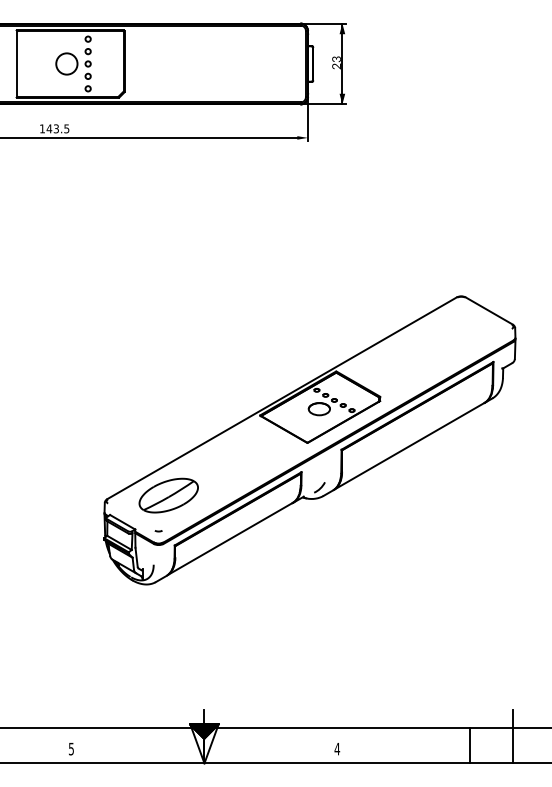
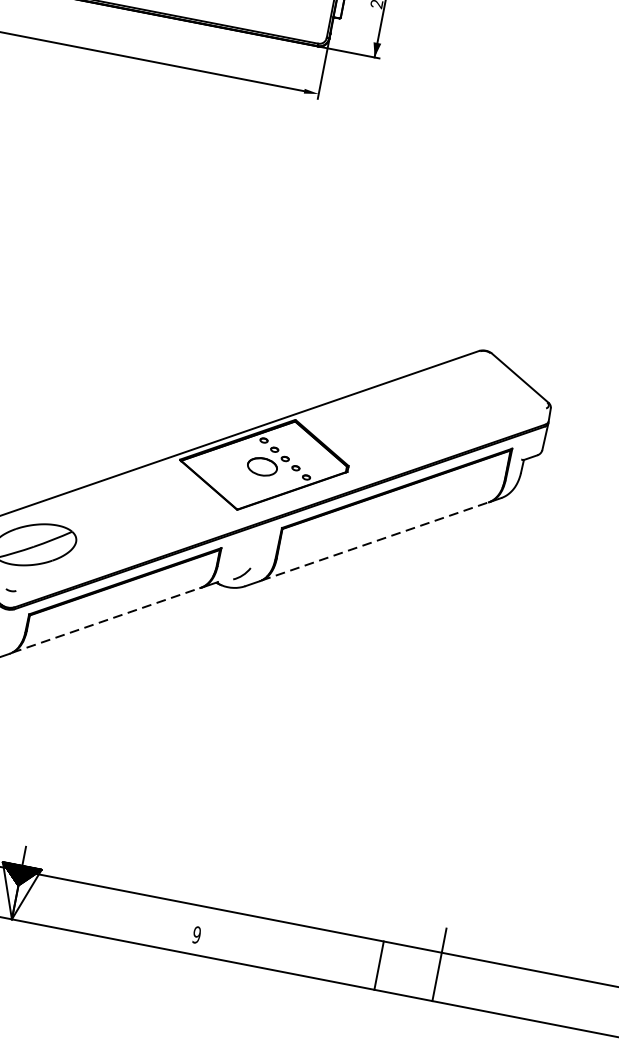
line: (409, 446) -> (375, 541), solid -> dashed
line: (230, 538) -> (106, 619), solid -> dashed
text: (337, 748) -> (197, 934), 4 -> 9

